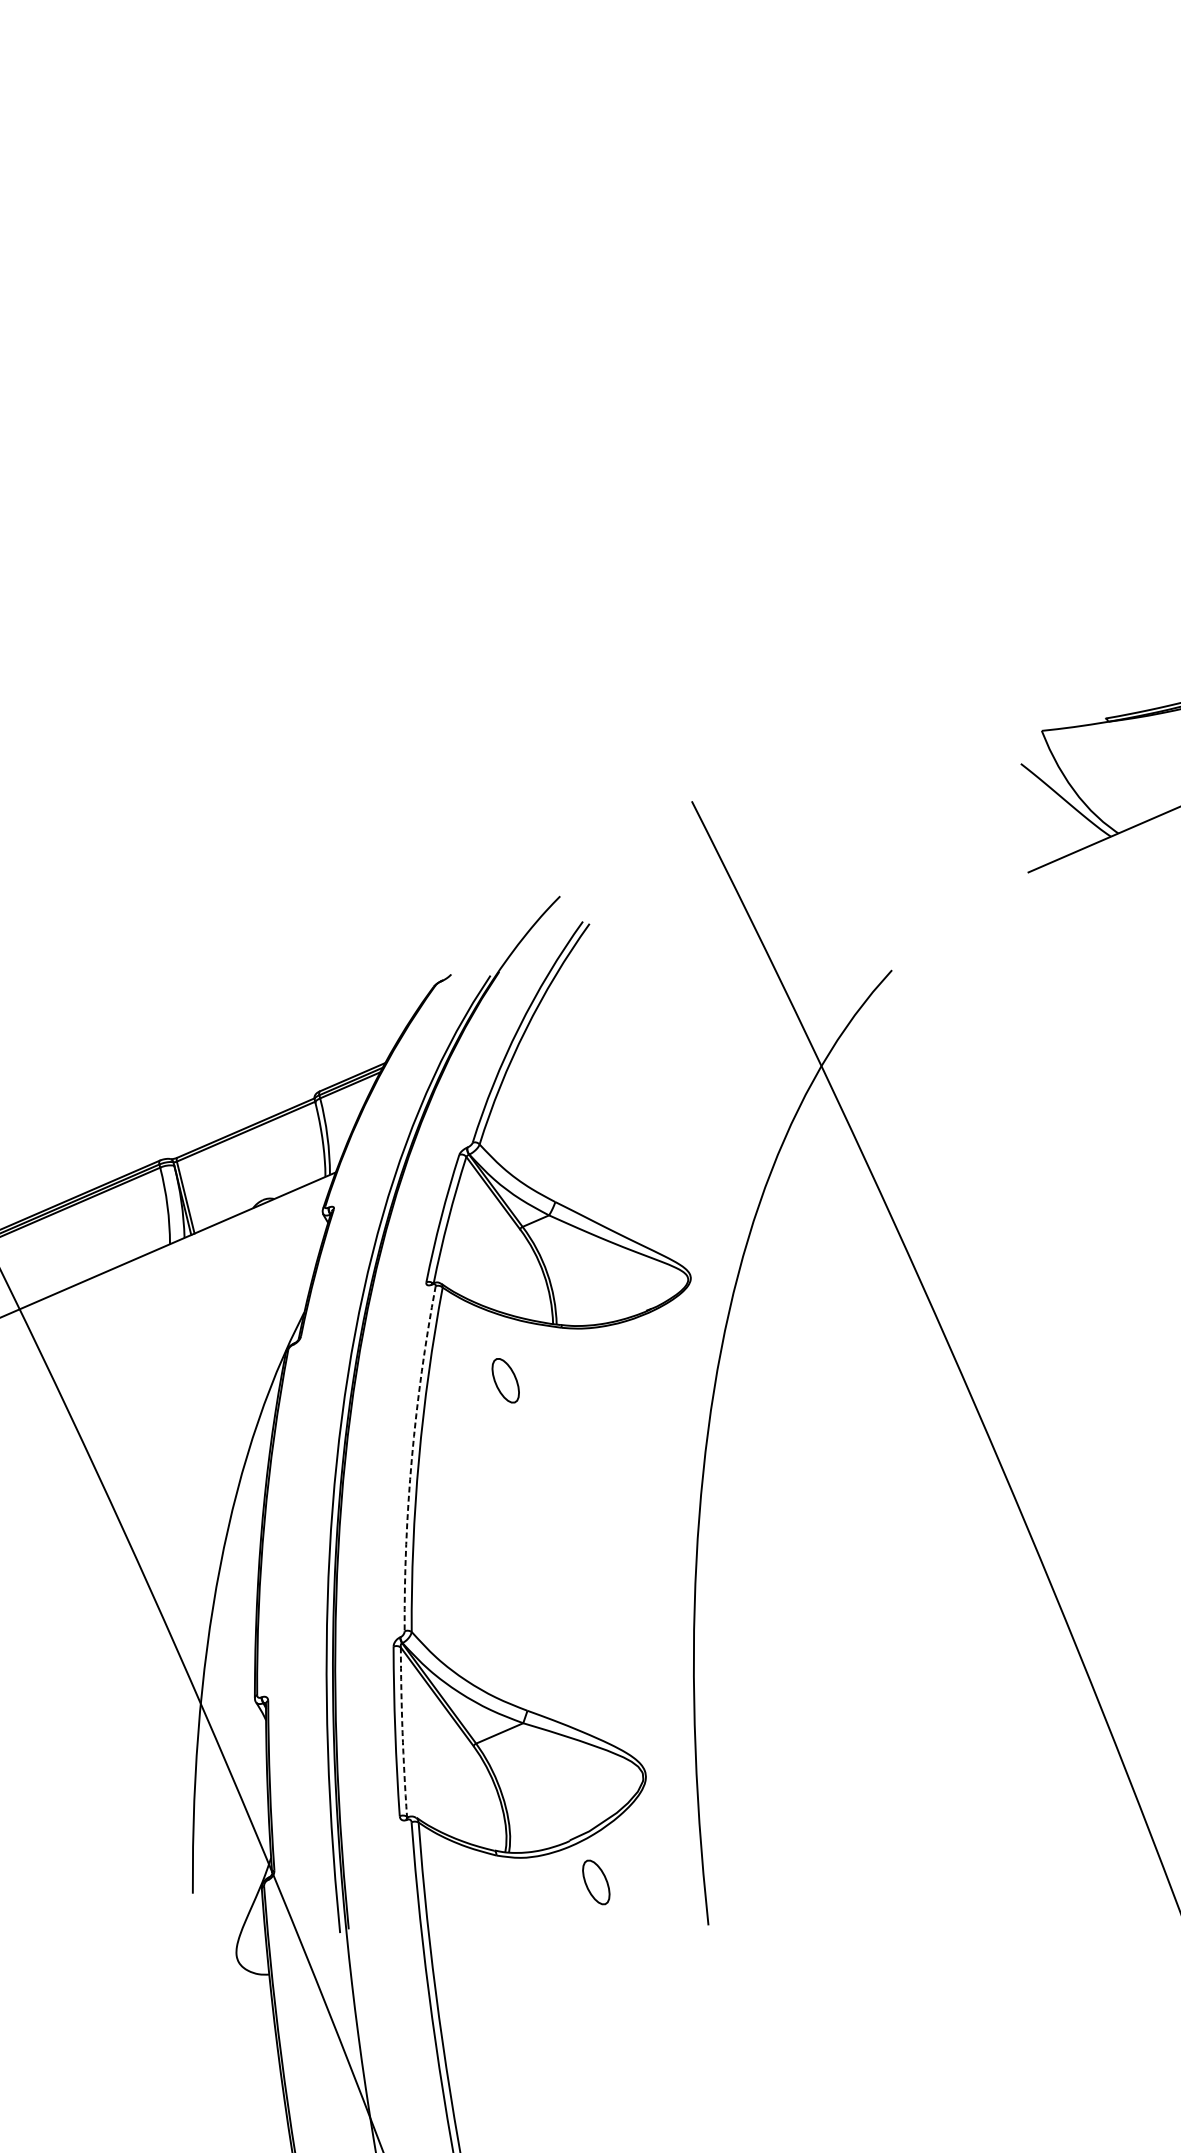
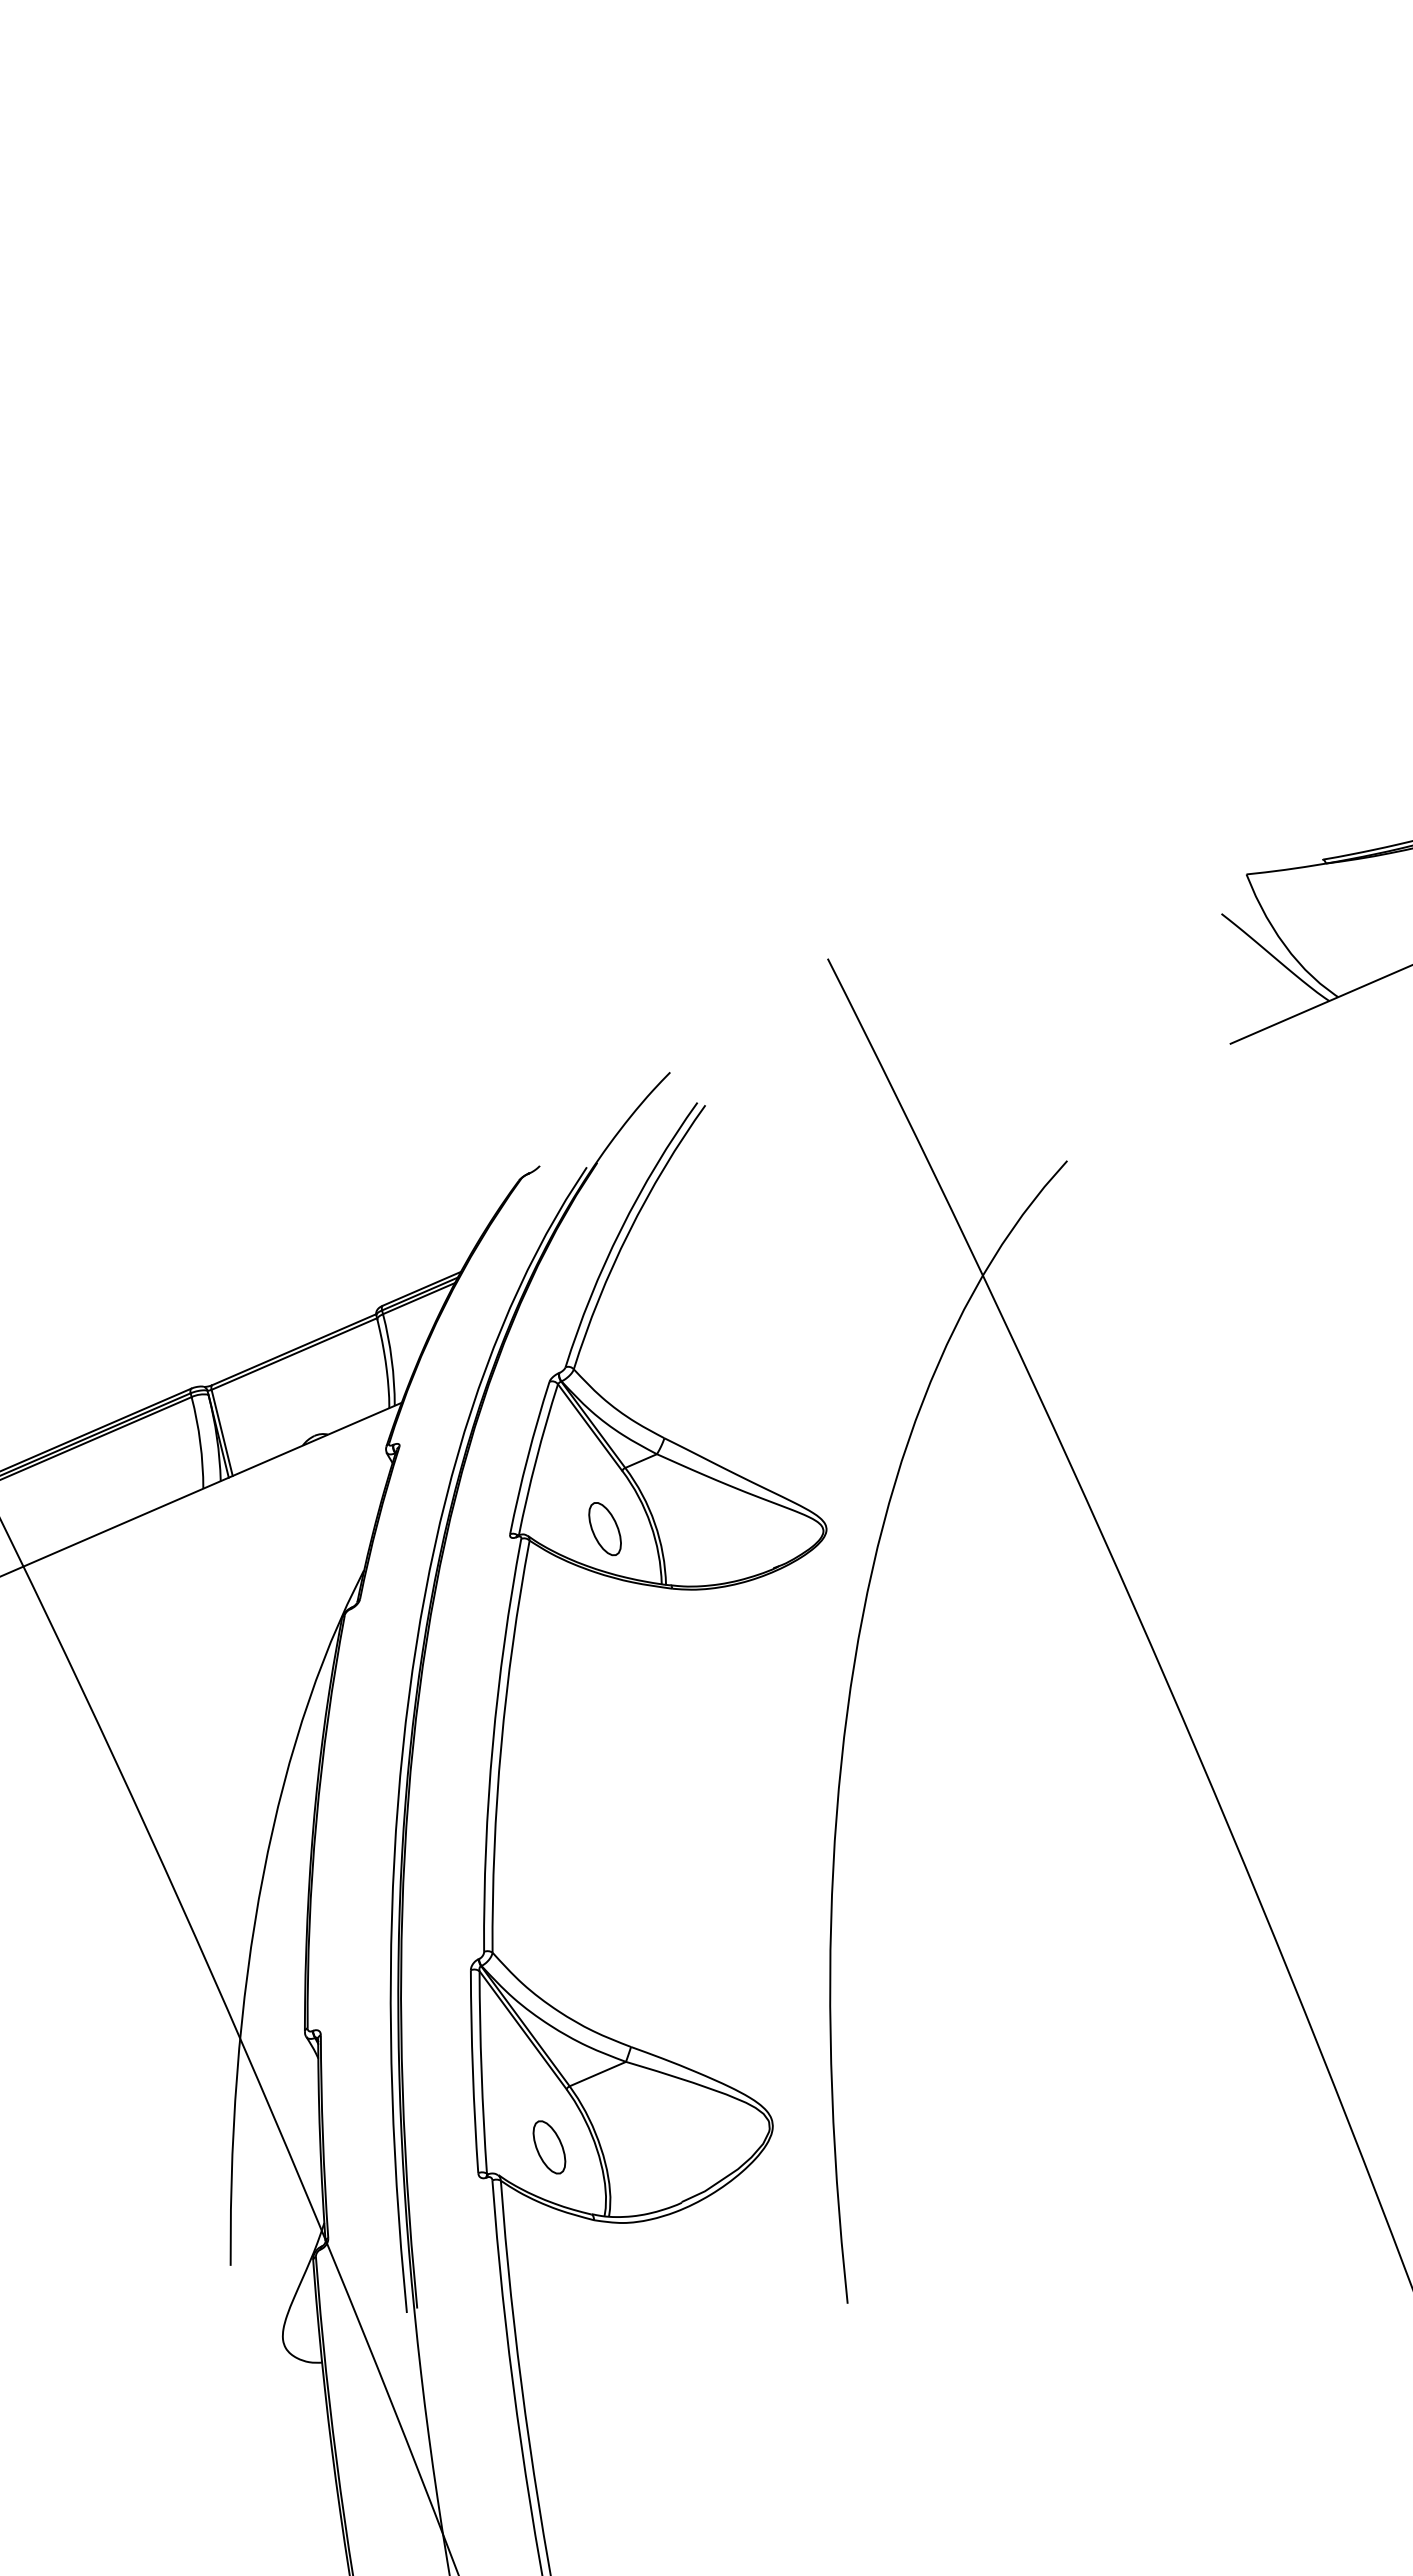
part: (505, 1381) -> (604, 1529), moved
arc: (411, 1457) -> (492, 1744), dashed -> solid
arc: (402, 1732) -> (481, 2072), dashed -> solid
part: (596, 1882) -> (549, 2147), moved

